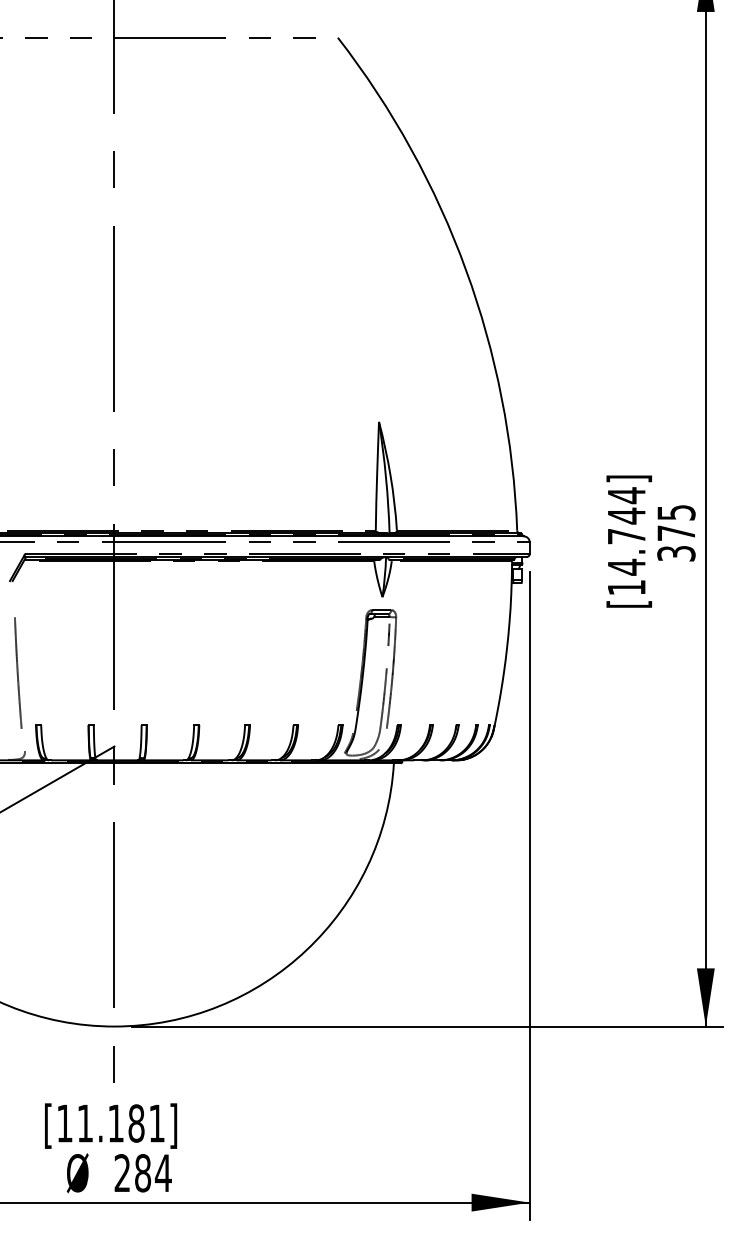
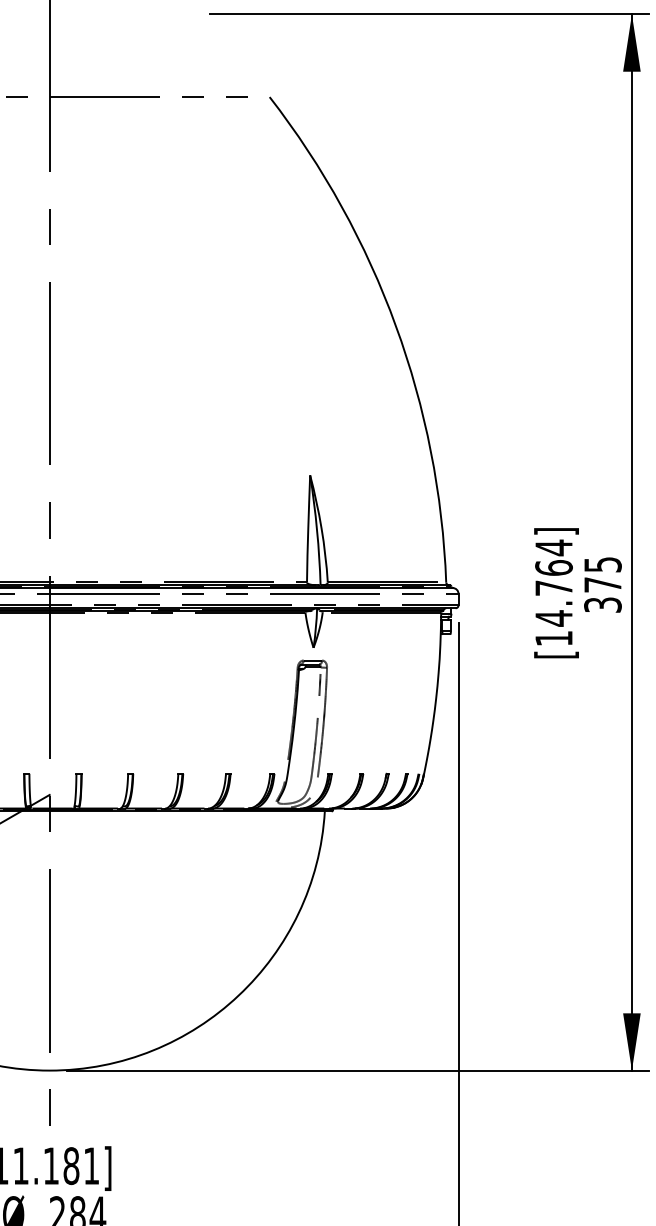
text: (626, 515) -> (553, 567), [14.744] -> [14.764]

